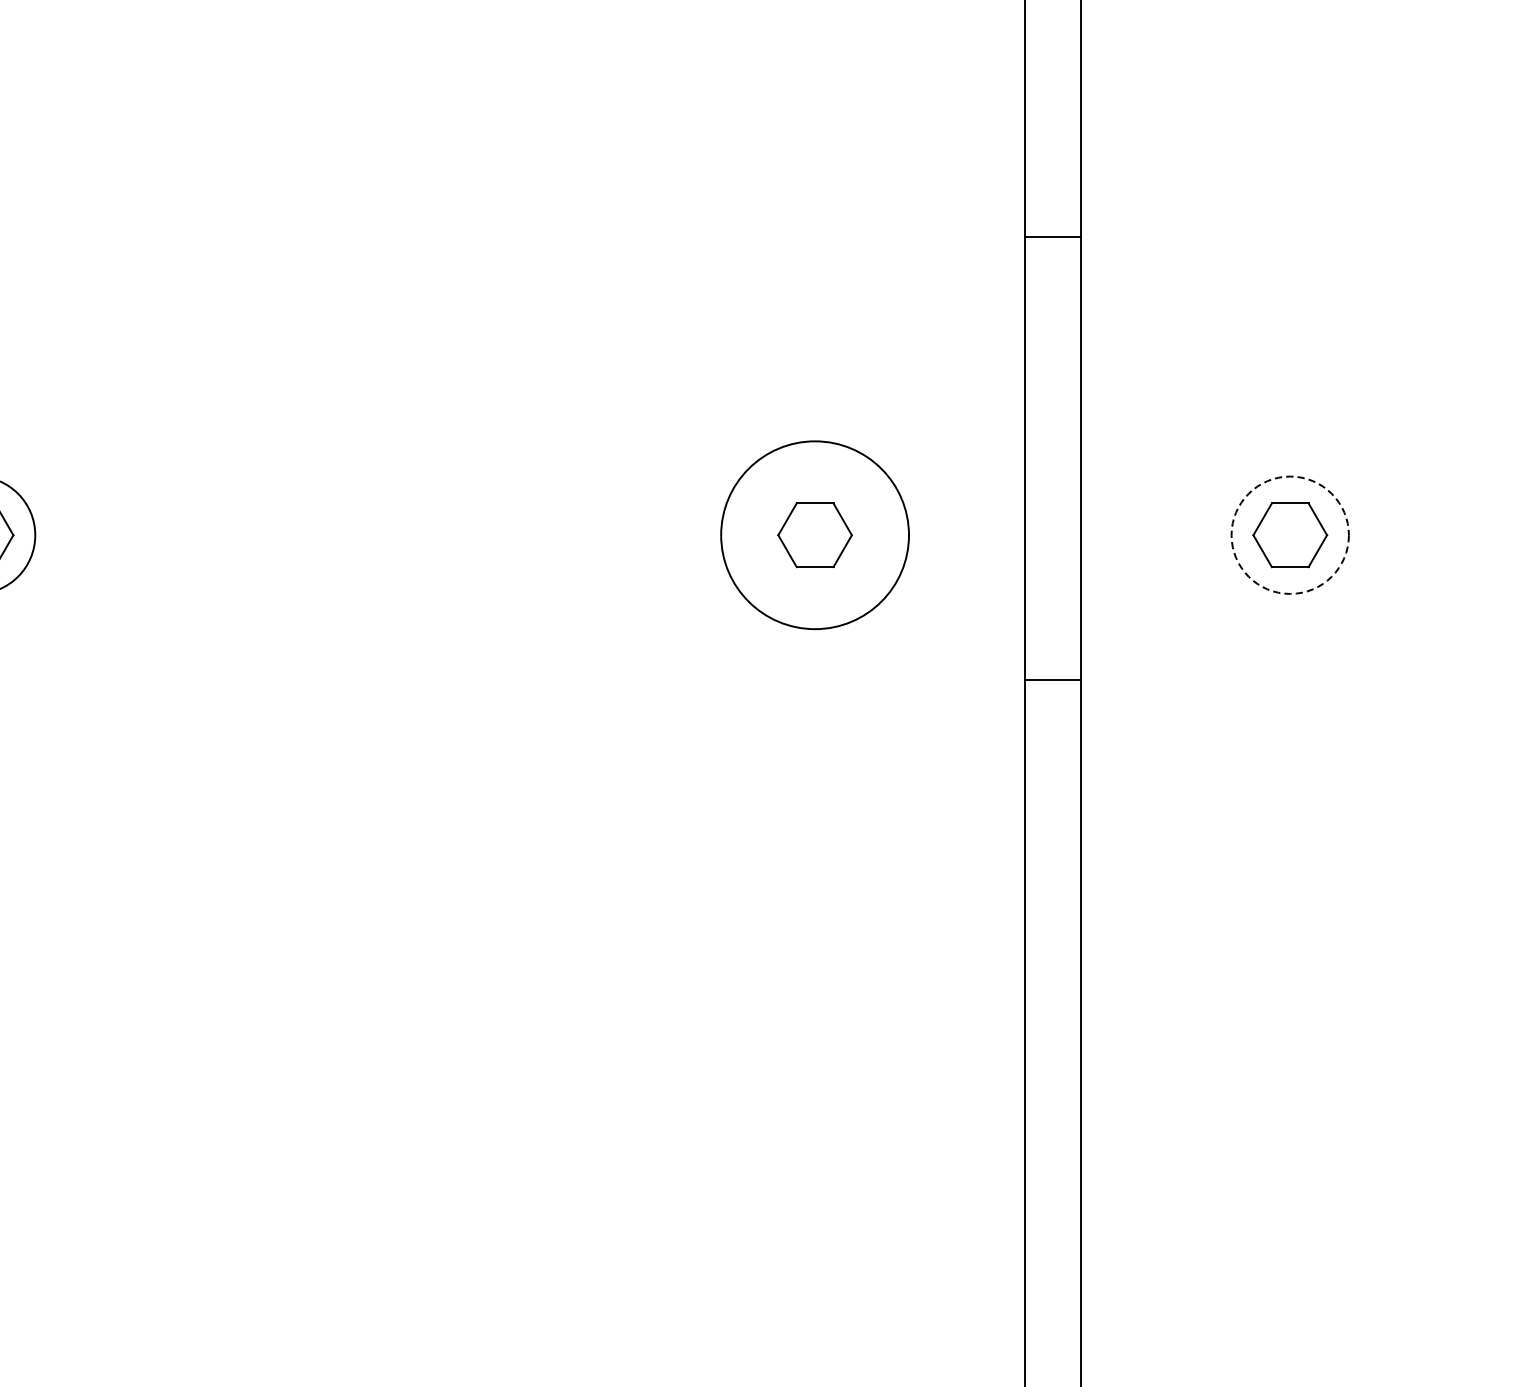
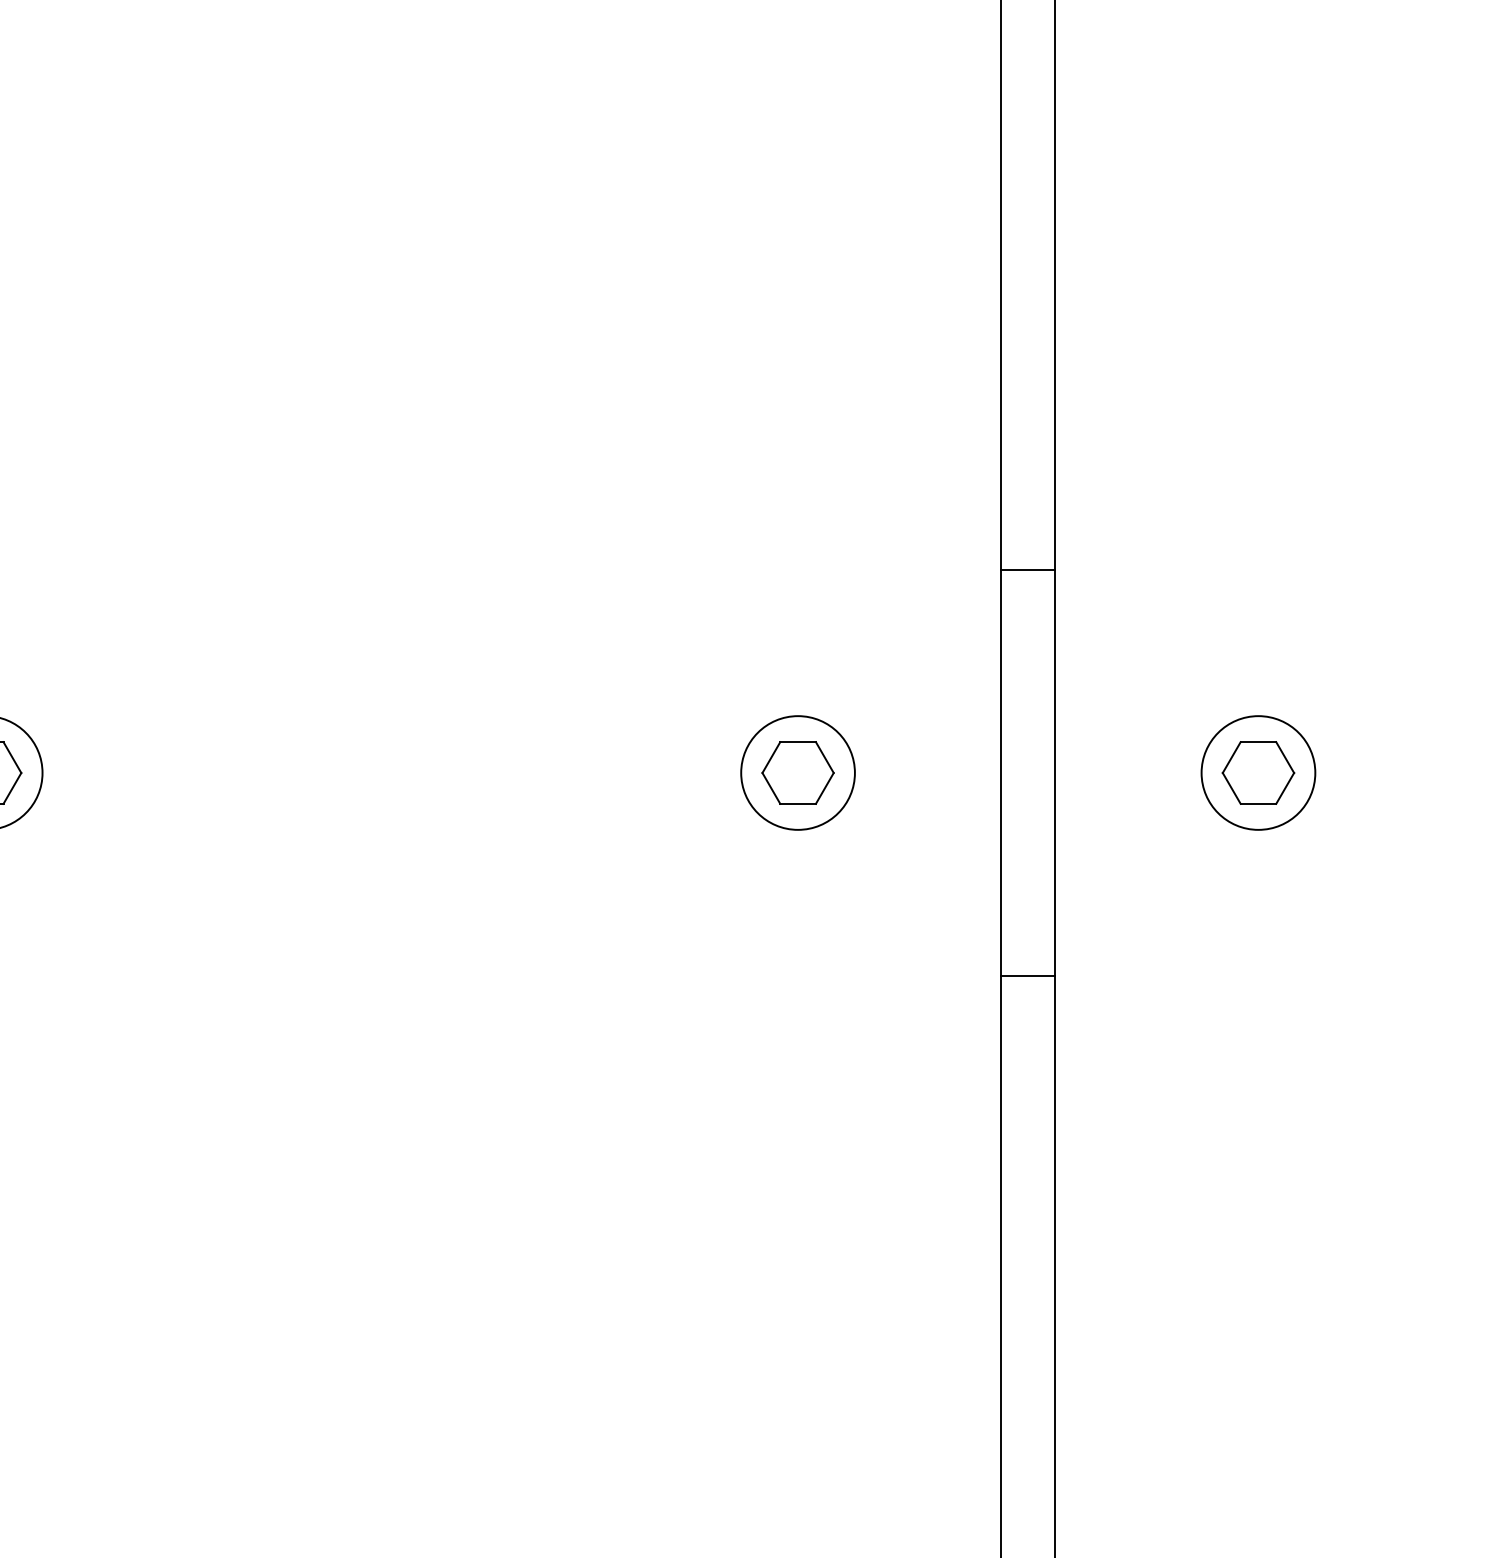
line: (1052, 236) -> (1028, 569), moved
circle: (814, 534) -> (797, 772), size x0.62
circle: (1290, 534) -> (1258, 772), dashed -> solid
line: (1052, 680) -> (1028, 976), moved

